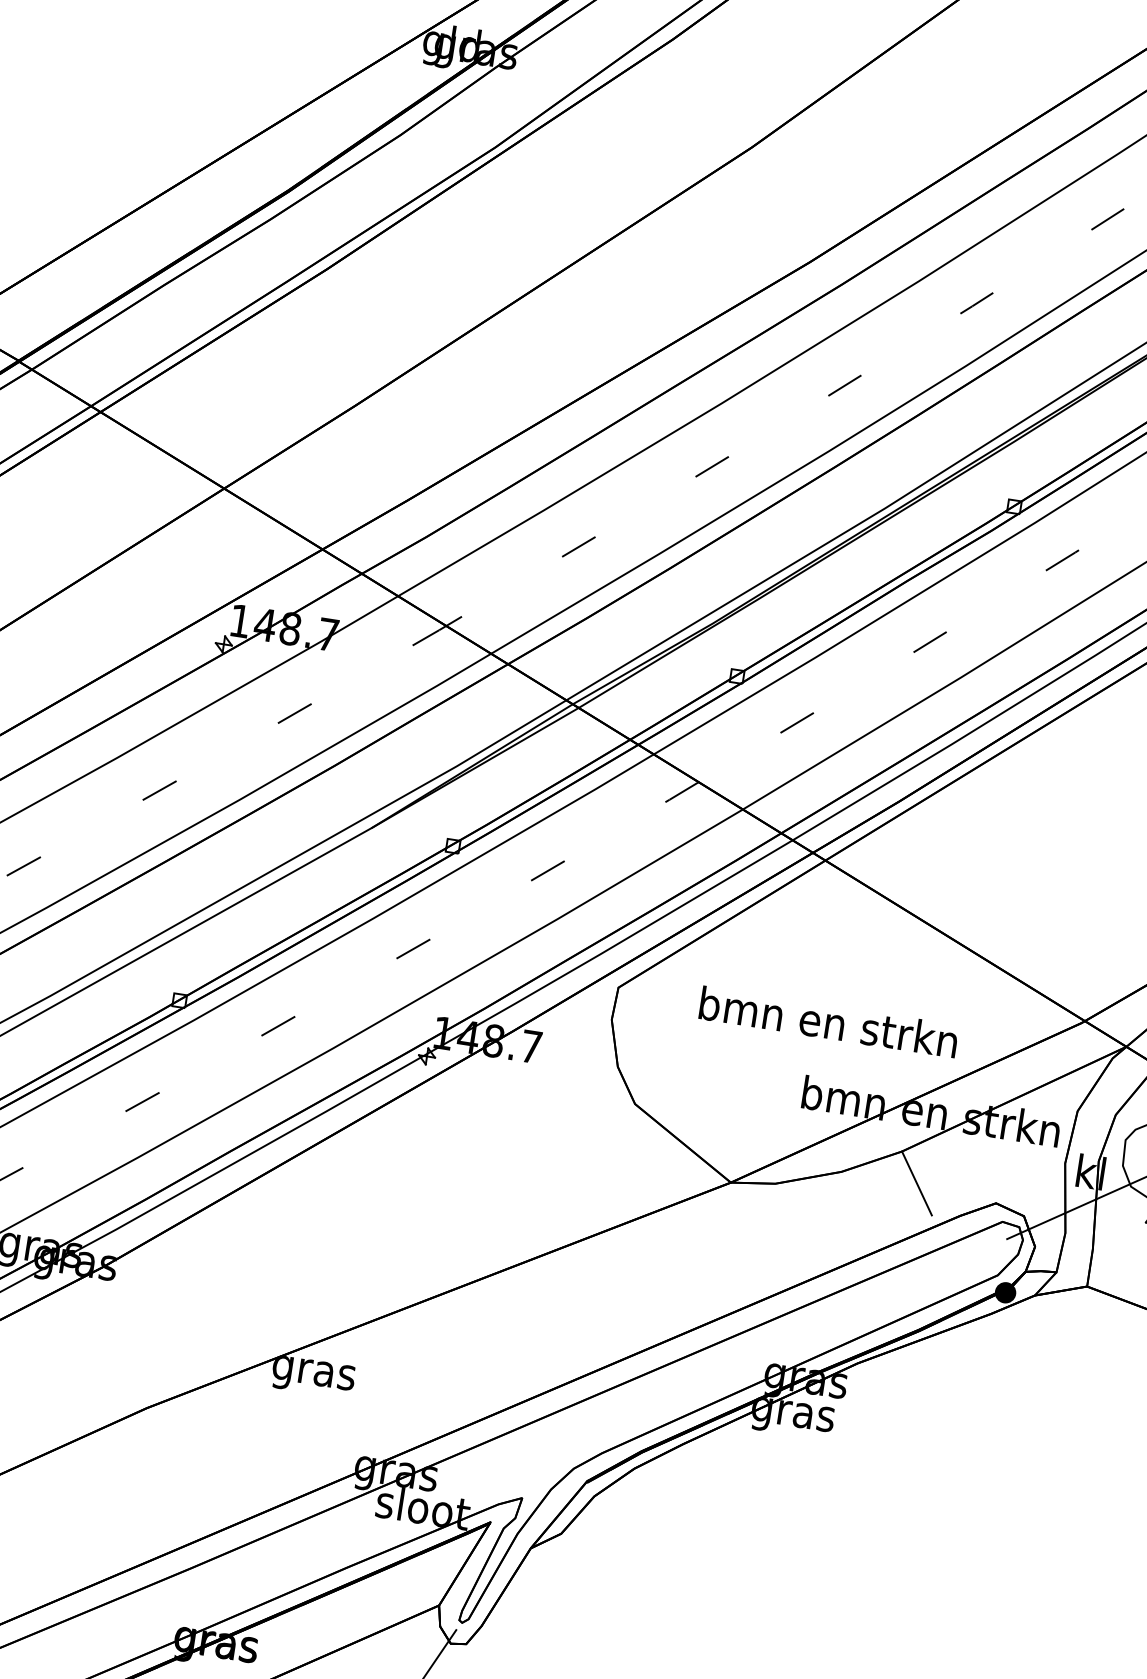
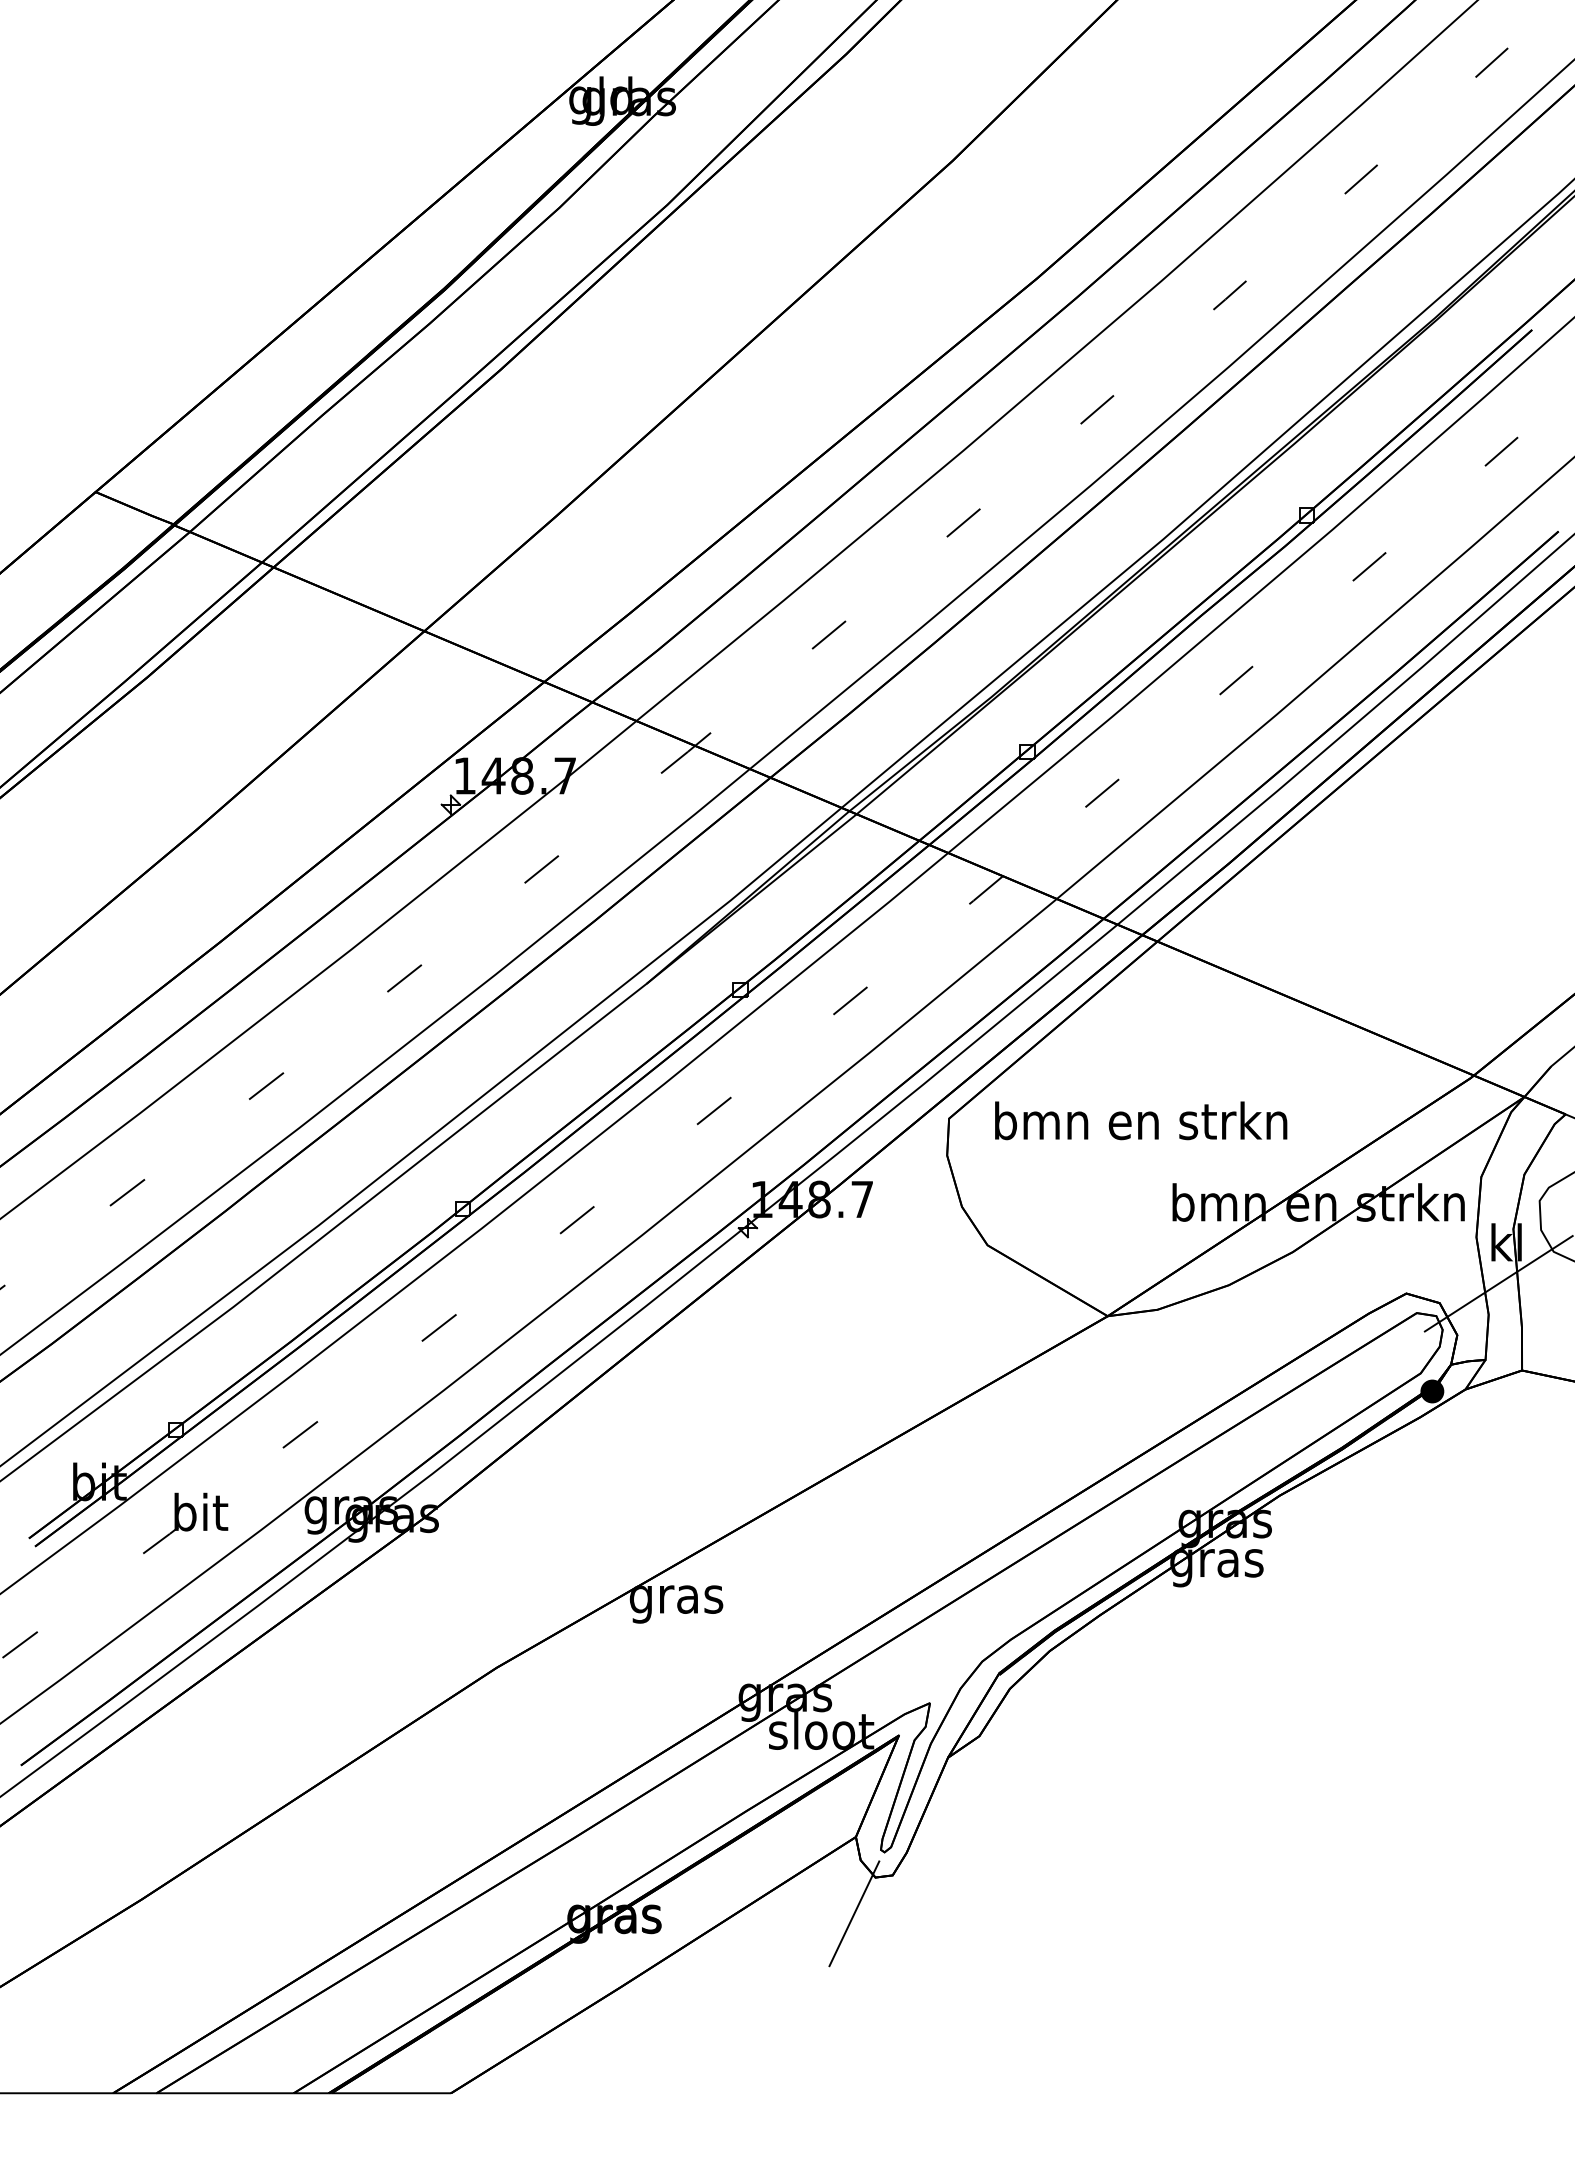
text: (829, 1021) -> (1141, 1120), moved
line: (916, 1183) -> (1314, 1285), removed

